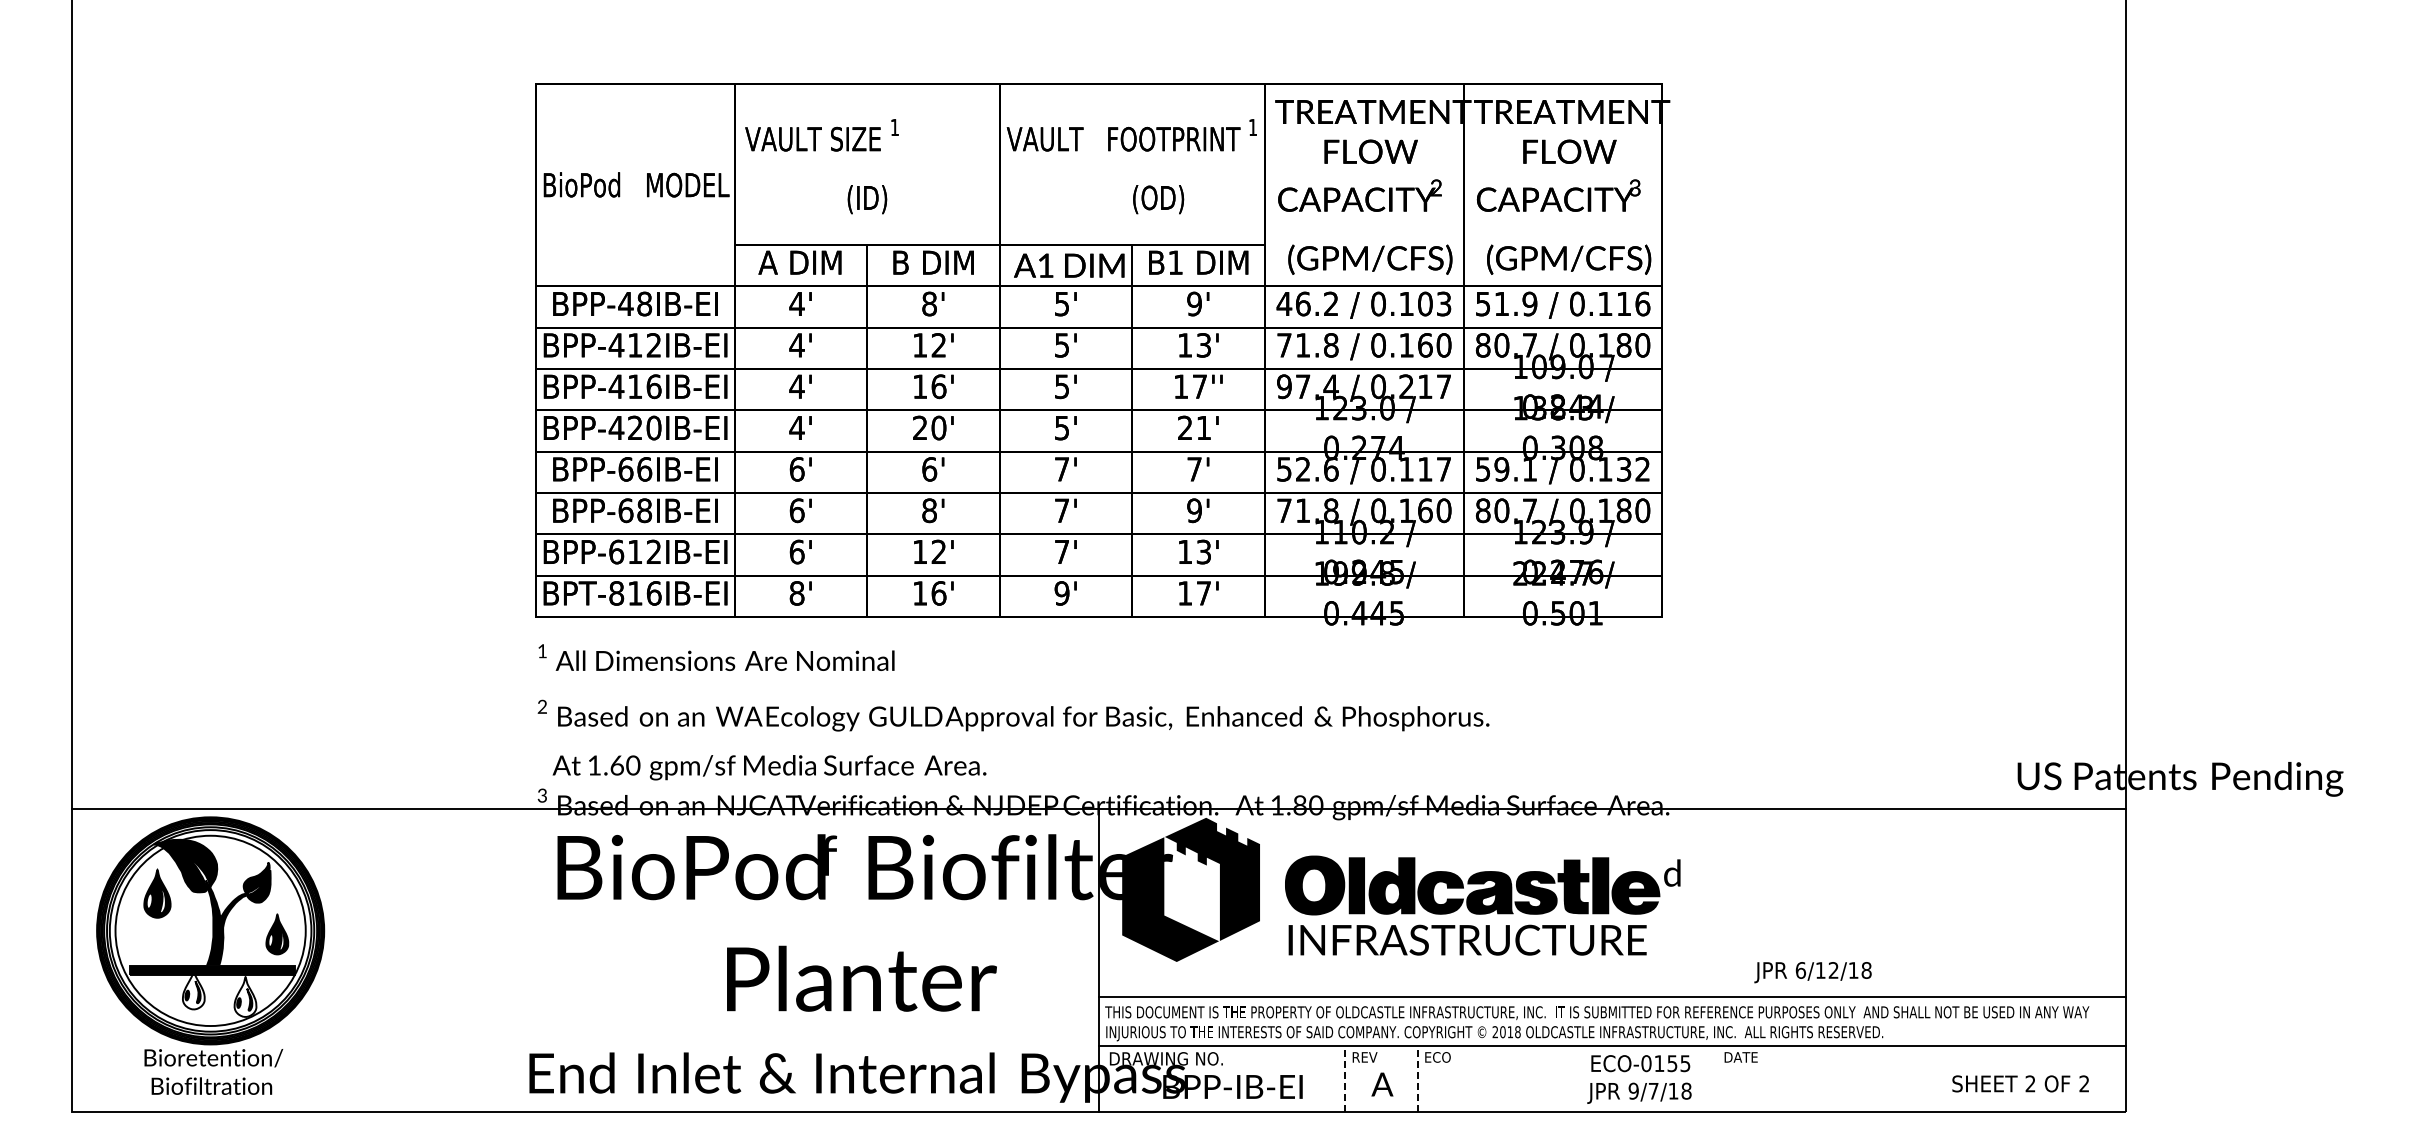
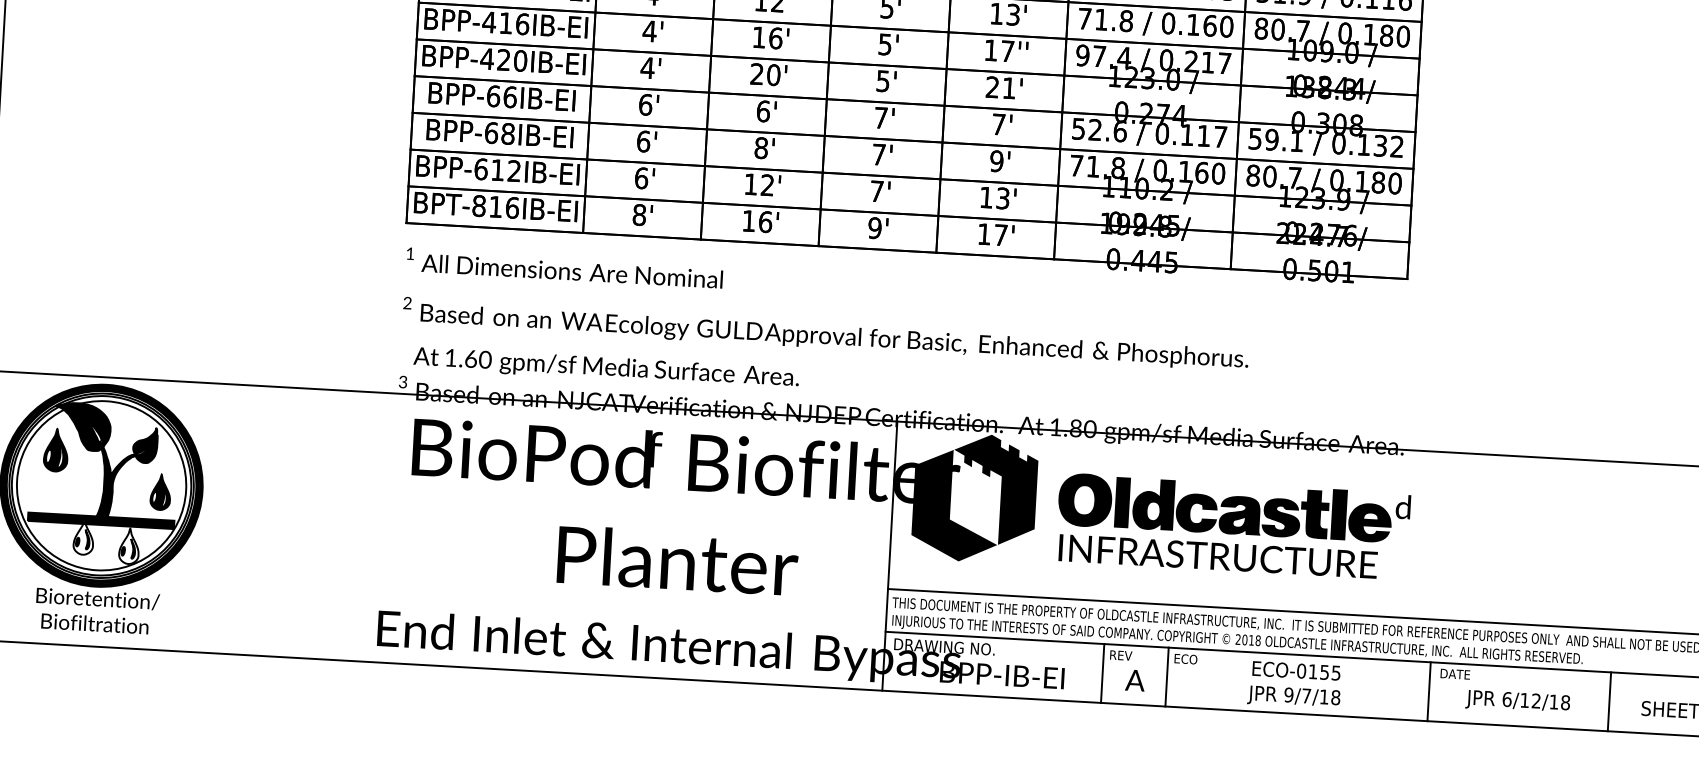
text: (1812, 972) -> (1517, 701), moved
line: (1345, 1078) -> (1102, 673), dashed -> solid
line: (1417, 1078) -> (1166, 676), dashed -> solid
line: (1712, 1078) -> (1428, 691), added
line: (1915, 1078) -> (1609, 701), added
text: (1639, 1079) -> (1294, 684), moved

